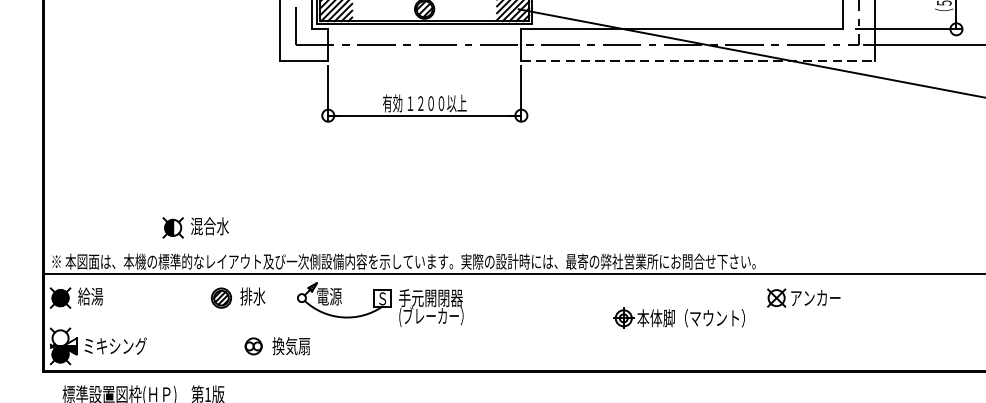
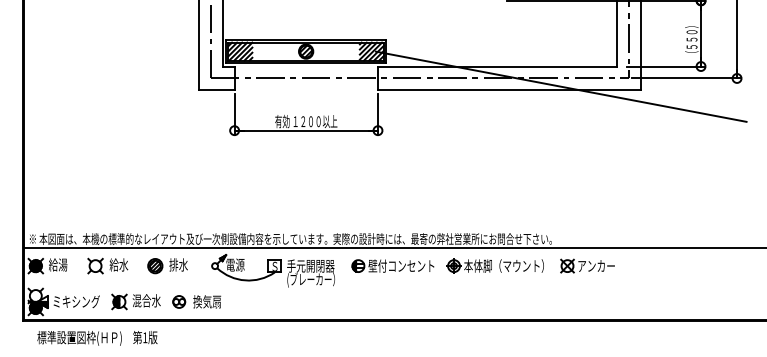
line: (698, 61) -> (509, 90), dashed -> solid
part: (194, 227) -> (135, 301), moved
part: (157, 297) -> (107, 265), added
part: (540, 297) -> (392, 265), added
part: (678, 317) -> (494, 265), moved

